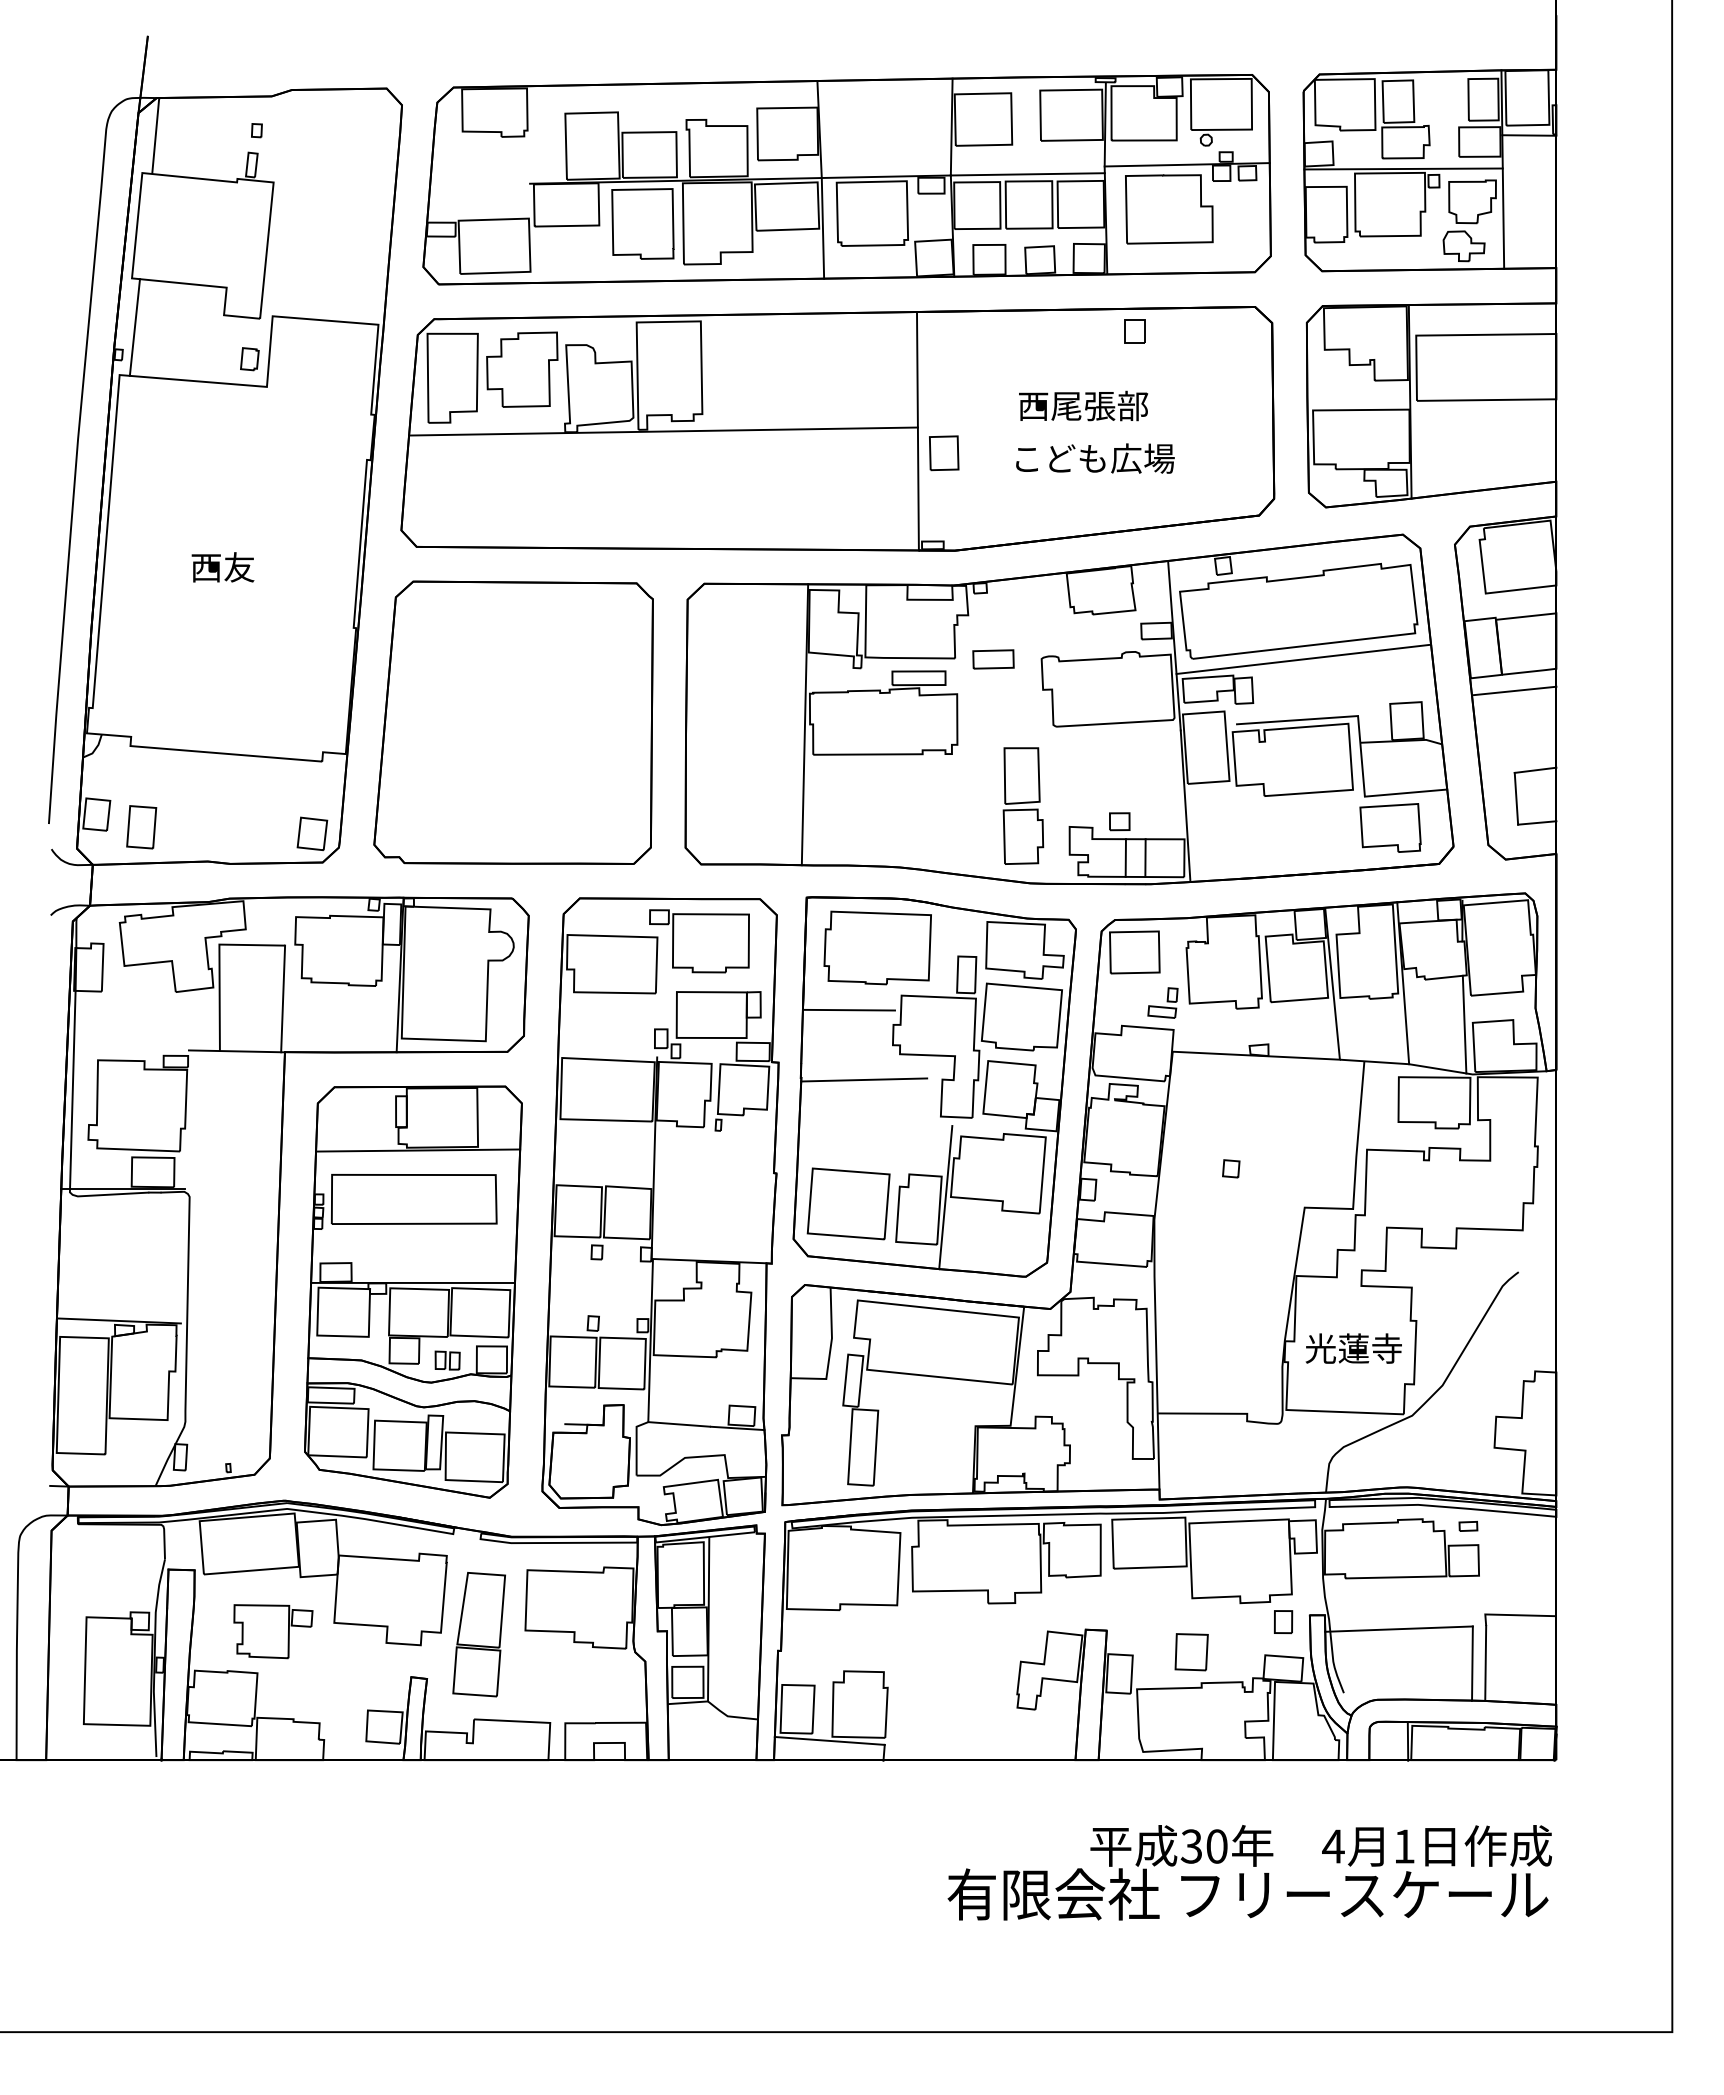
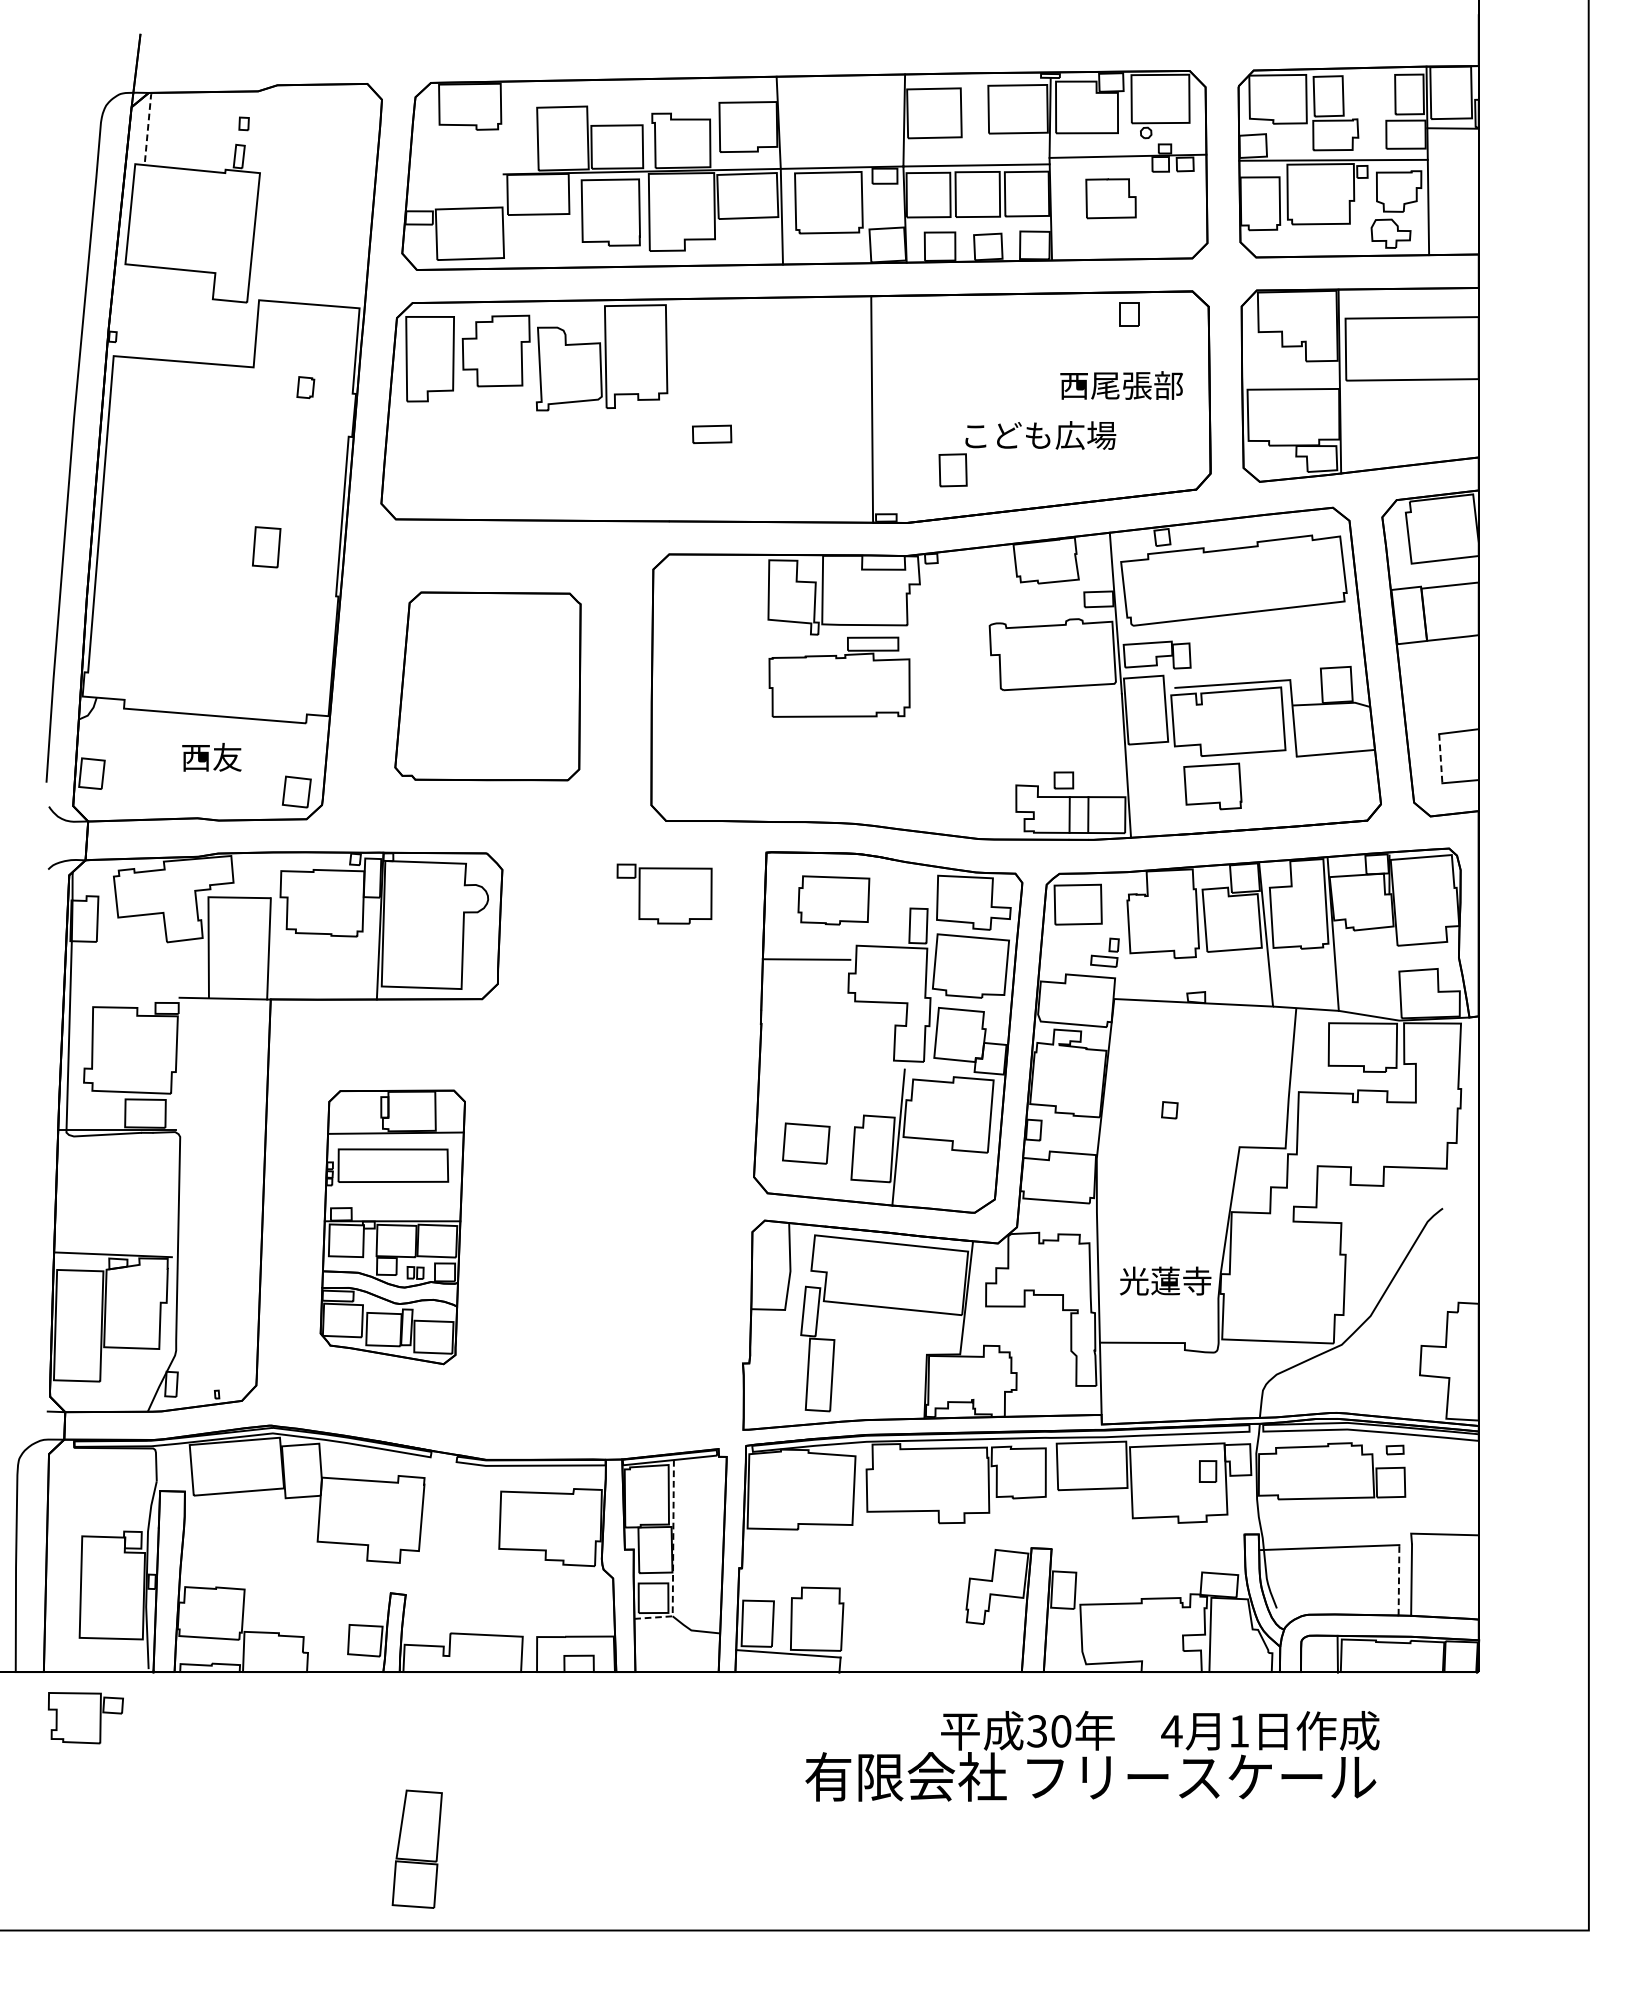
line: (155, 135) -> (147, 128), solid -> dashed
part: (1169, 209) -> (1111, 198), size x0.6
line: (134, 327) -> (127, 310), removed
part: (1134, 331) -> (1129, 314), moved
part: (249, 359) -> (305, 387), moved
text: (1083, 405) -> (1121, 385), moved
line: (663, 431) -> (630, 409), removed
part: (944, 453) -> (953, 470), moved
text: (222, 567) -> (211, 757), moved
line: (1303, 658) -> (1238, 625), removed
part: (993, 659) -> (712, 434), moved
line: (1513, 690) -> (1437, 655), removed
part: (513, 722) -> (487, 686), size x0.7
line: (804, 724) -> (764, 688), removed
line: (1516, 798) -> (1440, 758), solid -> dashed
part: (1023, 805) -> (972, 765), removed
part: (141, 827) -> (266, 547), moved
part: (1390, 827) -> (1212, 785), moved
part: (877, 947) -> (833, 899), size x0.7
line: (1464, 1024) -> (1391, 973), removed
line: (864, 1079) -> (821, 1025), removed
part: (848, 1203) -> (806, 1143), size x0.6
part: (660, 1211) -> (627, 1150), removed
part: (413, 1291) -> (392, 1226), size x0.7
text: (1353, 1348) -> (1165, 1280), moved
part: (1283, 1622) -> (1208, 1471), moved
part: (273, 1631) -> (85, 1718), moved
part: (478, 1634) -> (416, 1849), moved
line: (708, 1640) -> (673, 1558), solid -> dashed
part: (1191, 1652) -> (1132, 1569), removed
line: (1472, 1663) -> (1399, 1580), solid -> dashed
text: (1249, 1872) -> (1092, 1756), moved

